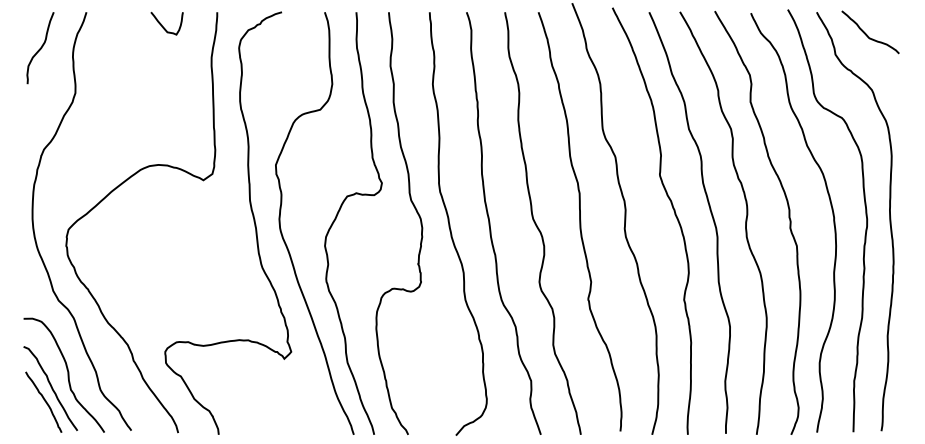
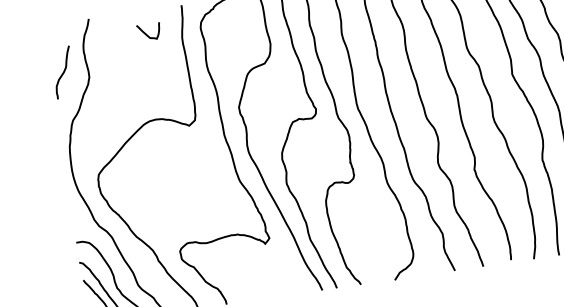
curve: (163, 26) -> (146, 34), moved
curve: (40, 48) -> (63, 72), moved

